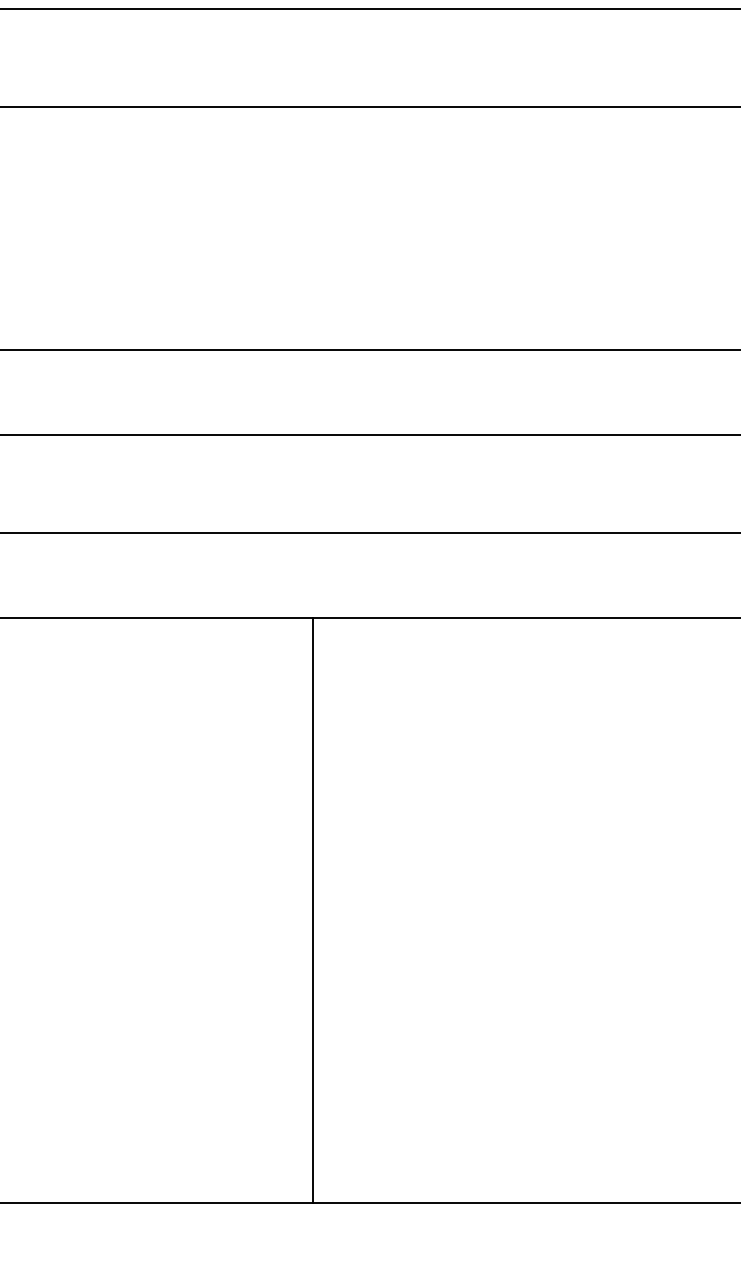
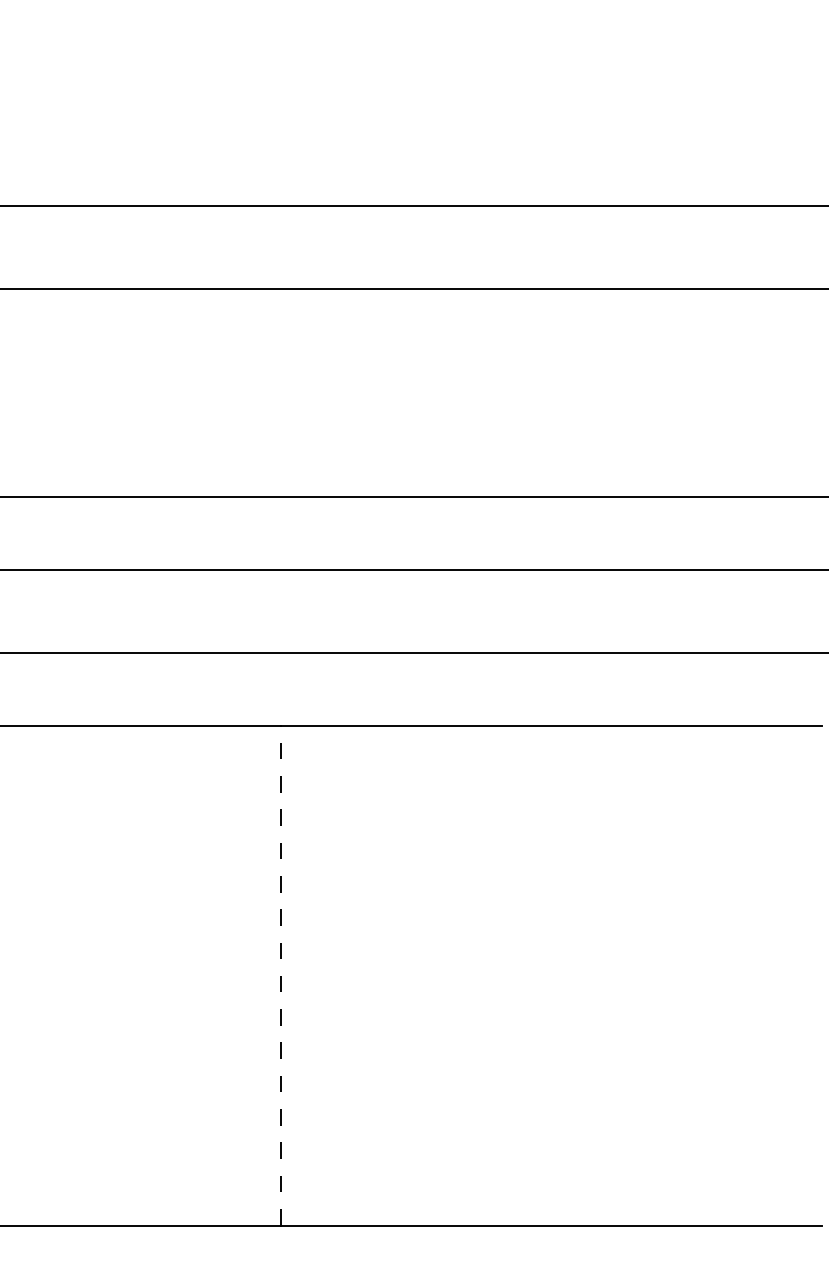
line: (313, 910) -> (281, 975), solid -> dashed

